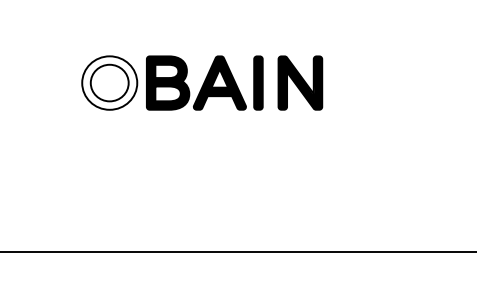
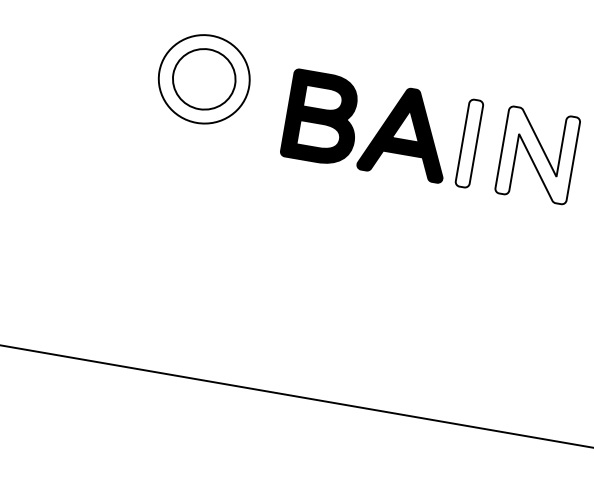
part: (109, 82) -> (204, 78), moved
fill: (258, 82) -> (469, 142), removed
fill: (300, 82) -> (538, 154), removed

